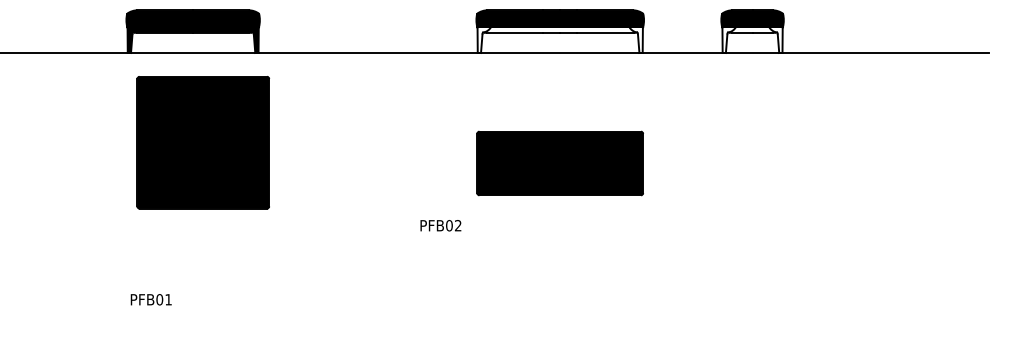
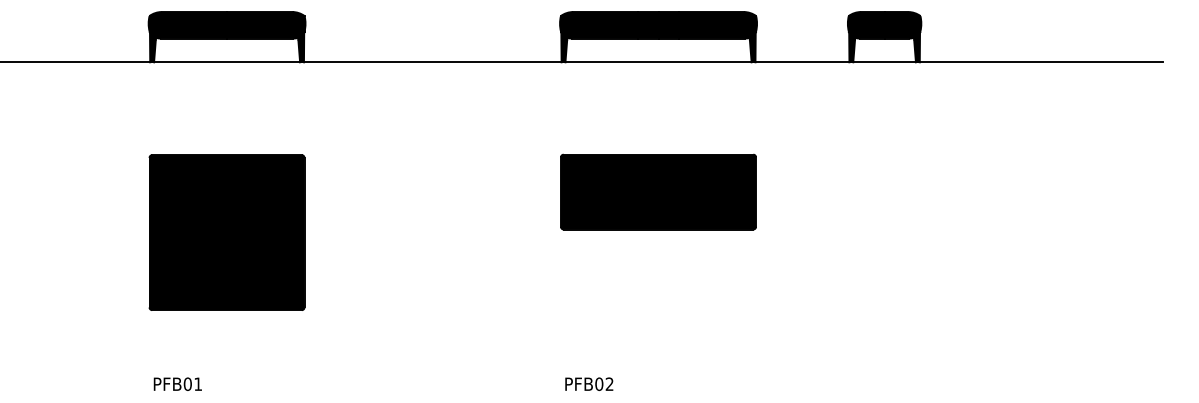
fill: (560, 39) -> (658, 46), added
fill: (752, 39) -> (884, 46), added
part: (202, 142) -> (226, 232), moved
text: (441, 225) -> (589, 383), moved
text: (150, 299) -> (177, 383), moved

